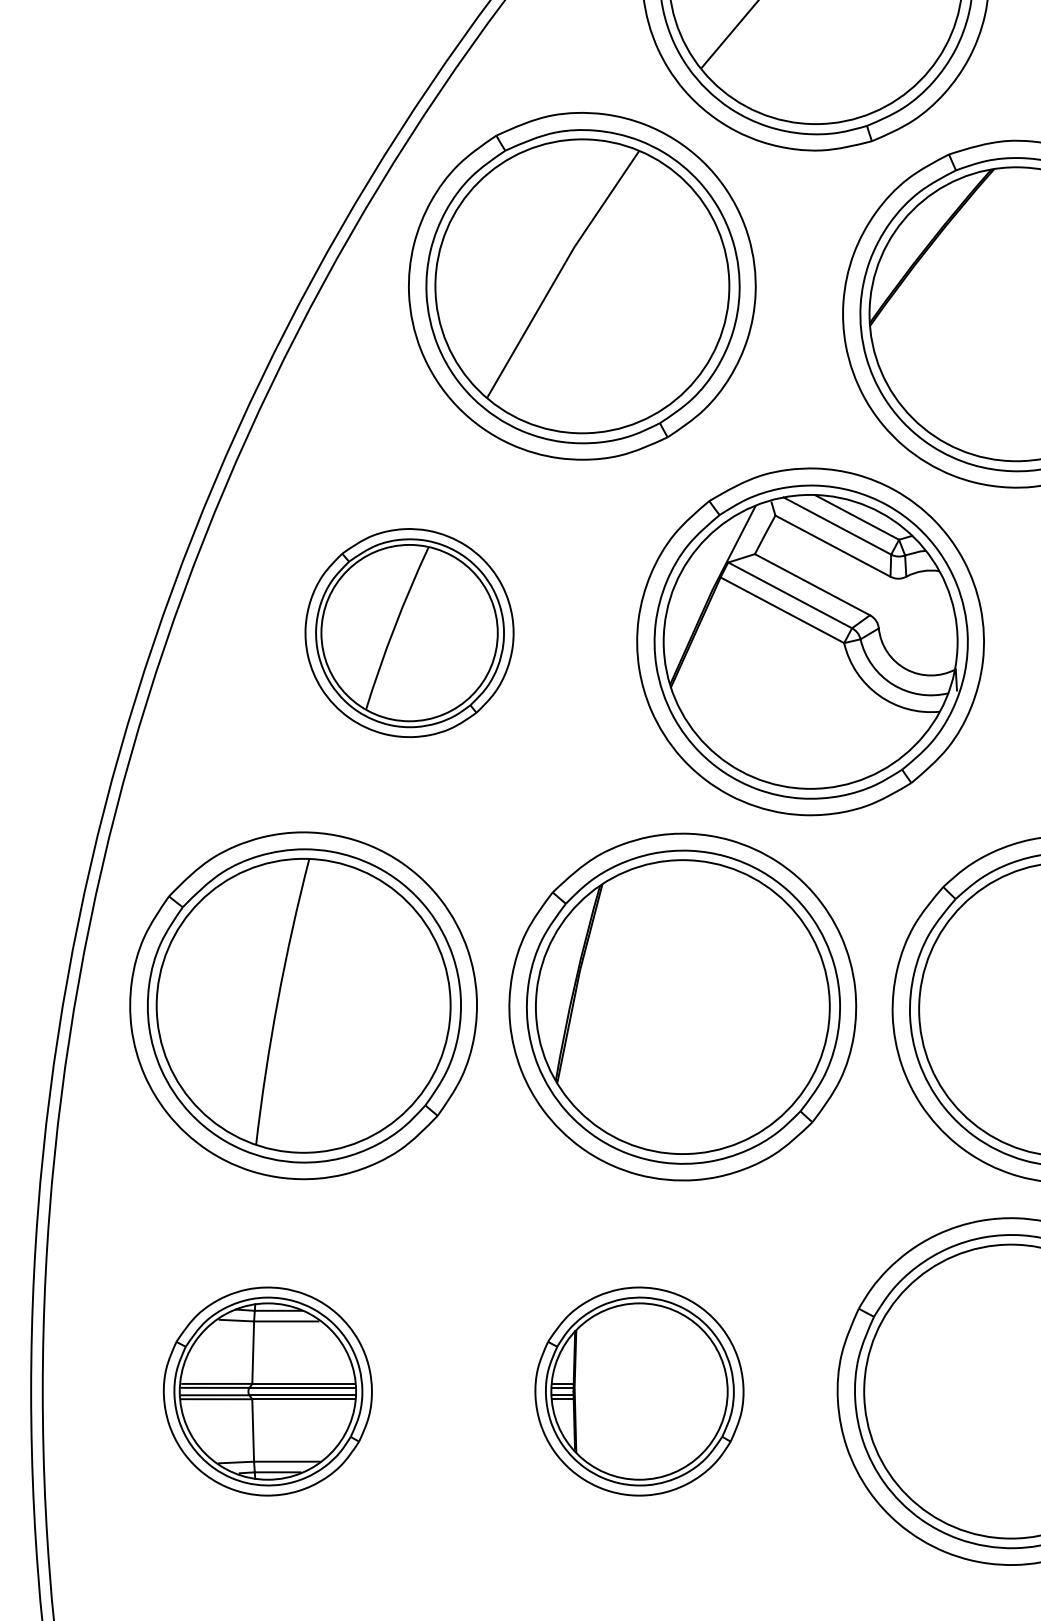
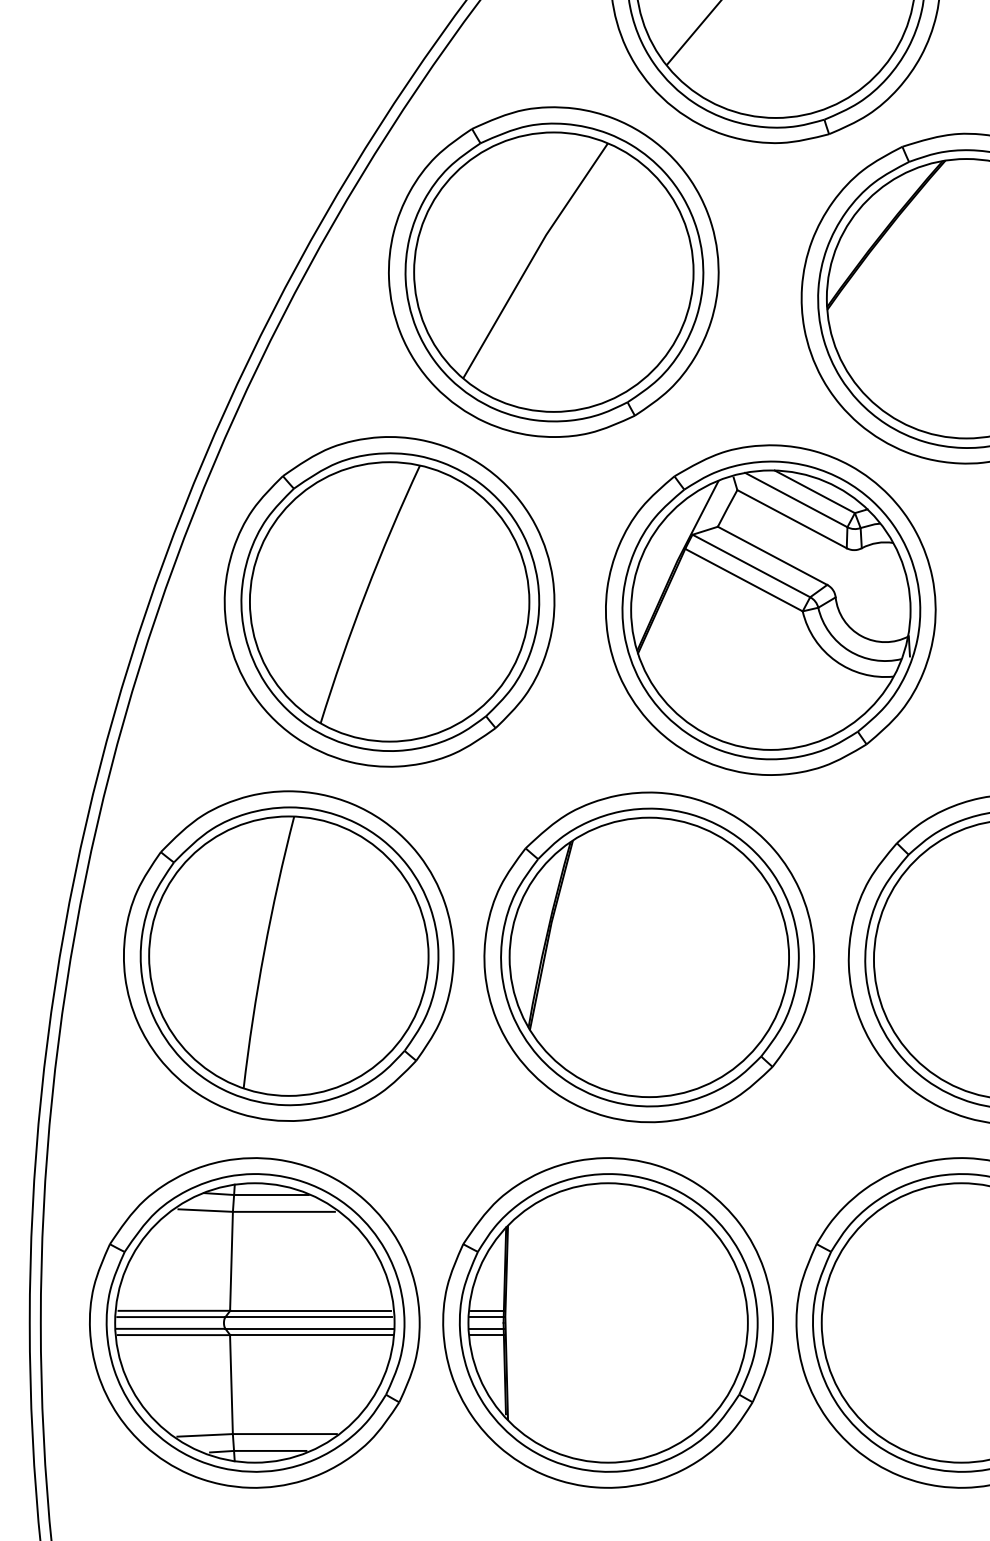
part: (409, 632) -> (389, 601), size x1.67
part: (267, 1391) -> (254, 1322), size x1.67
part: (639, 1391) -> (608, 1322), size x1.67

